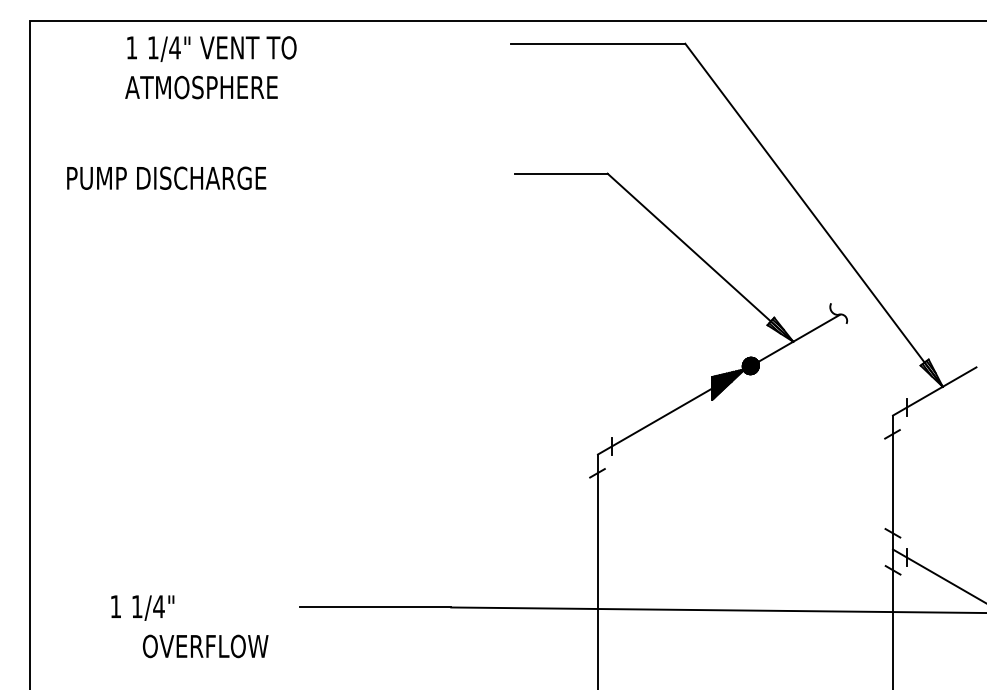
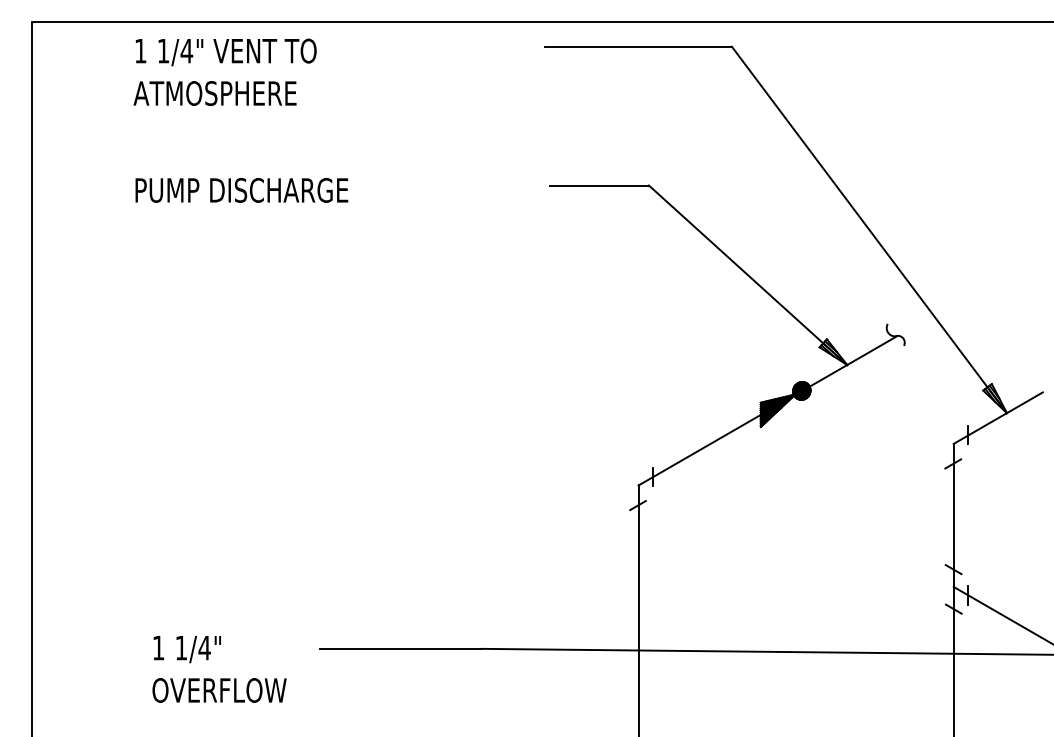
text: (166, 178) -> (241, 190), moved
text: (141, 608) -> (186, 649), moved

